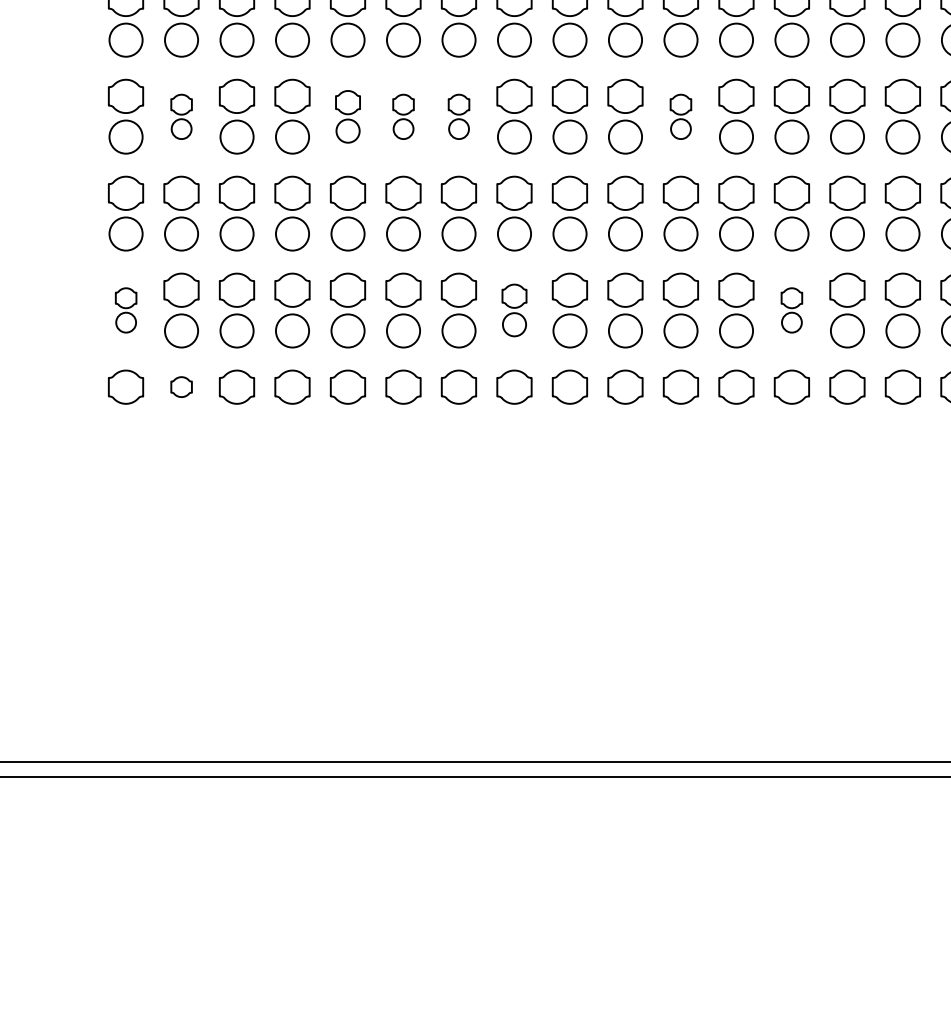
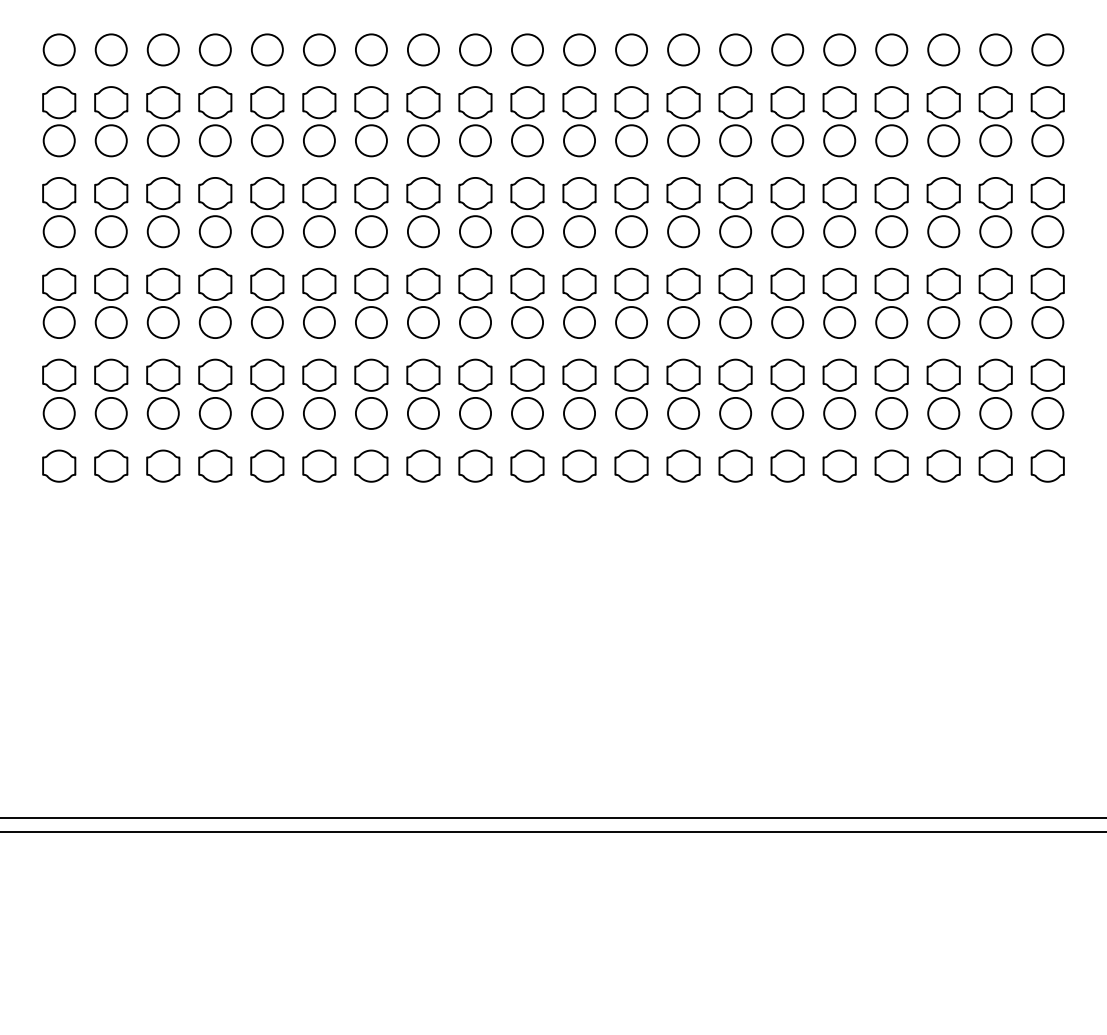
part: (181, 116) -> (111, 212), size x1.67
part: (348, 116) -> (267, 212), size x1.43
part: (403, 116) -> (319, 212), size x1.67
part: (459, 116) -> (371, 212), size x1.67
part: (680, 116) -> (579, 212), size x1.67
part: (126, 309) -> (59, 393), size x1.67
part: (514, 309) -> (423, 393), size x1.43
part: (791, 309) -> (683, 393), size x1.67
part: (181, 386) -> (111, 465), size x1.67

